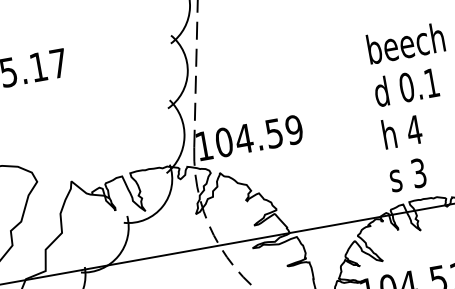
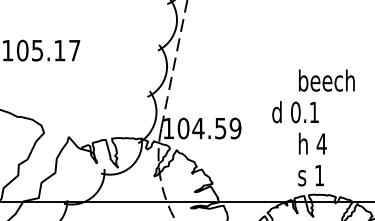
text: (406, 87) -> (295, 112), moved
text: (418, 173) -> (319, 175), 3 -> 1

